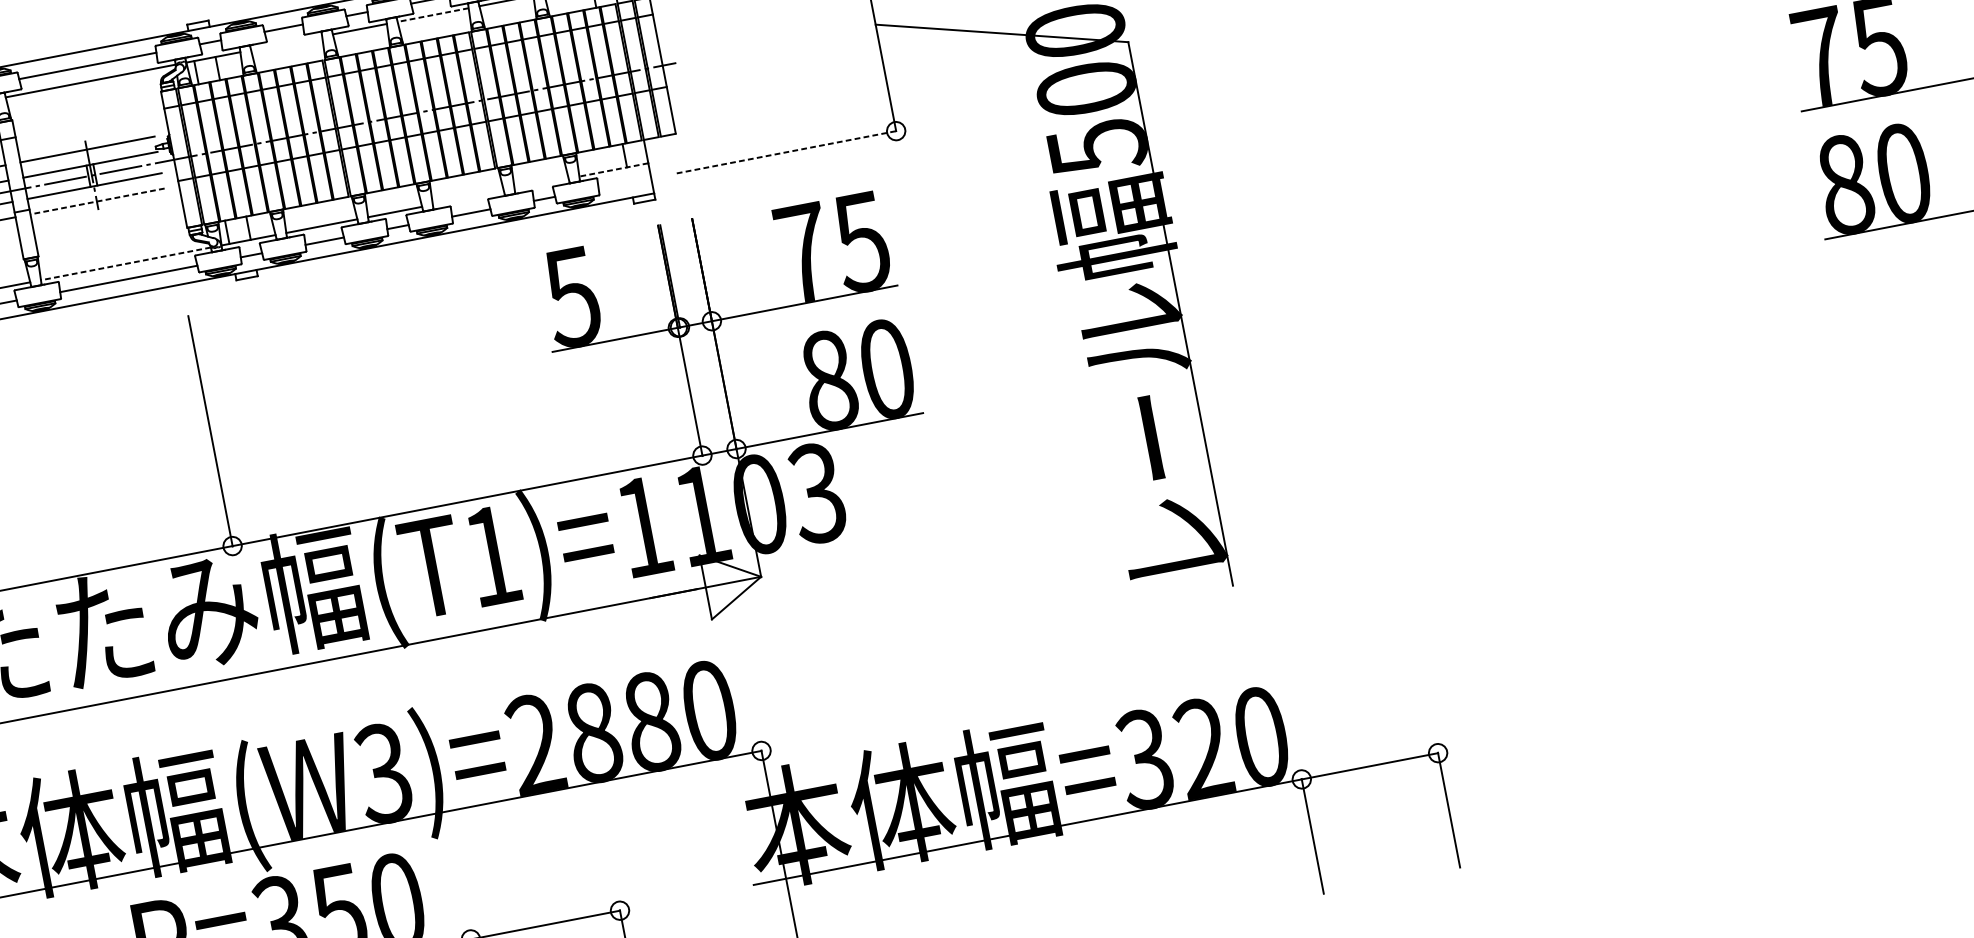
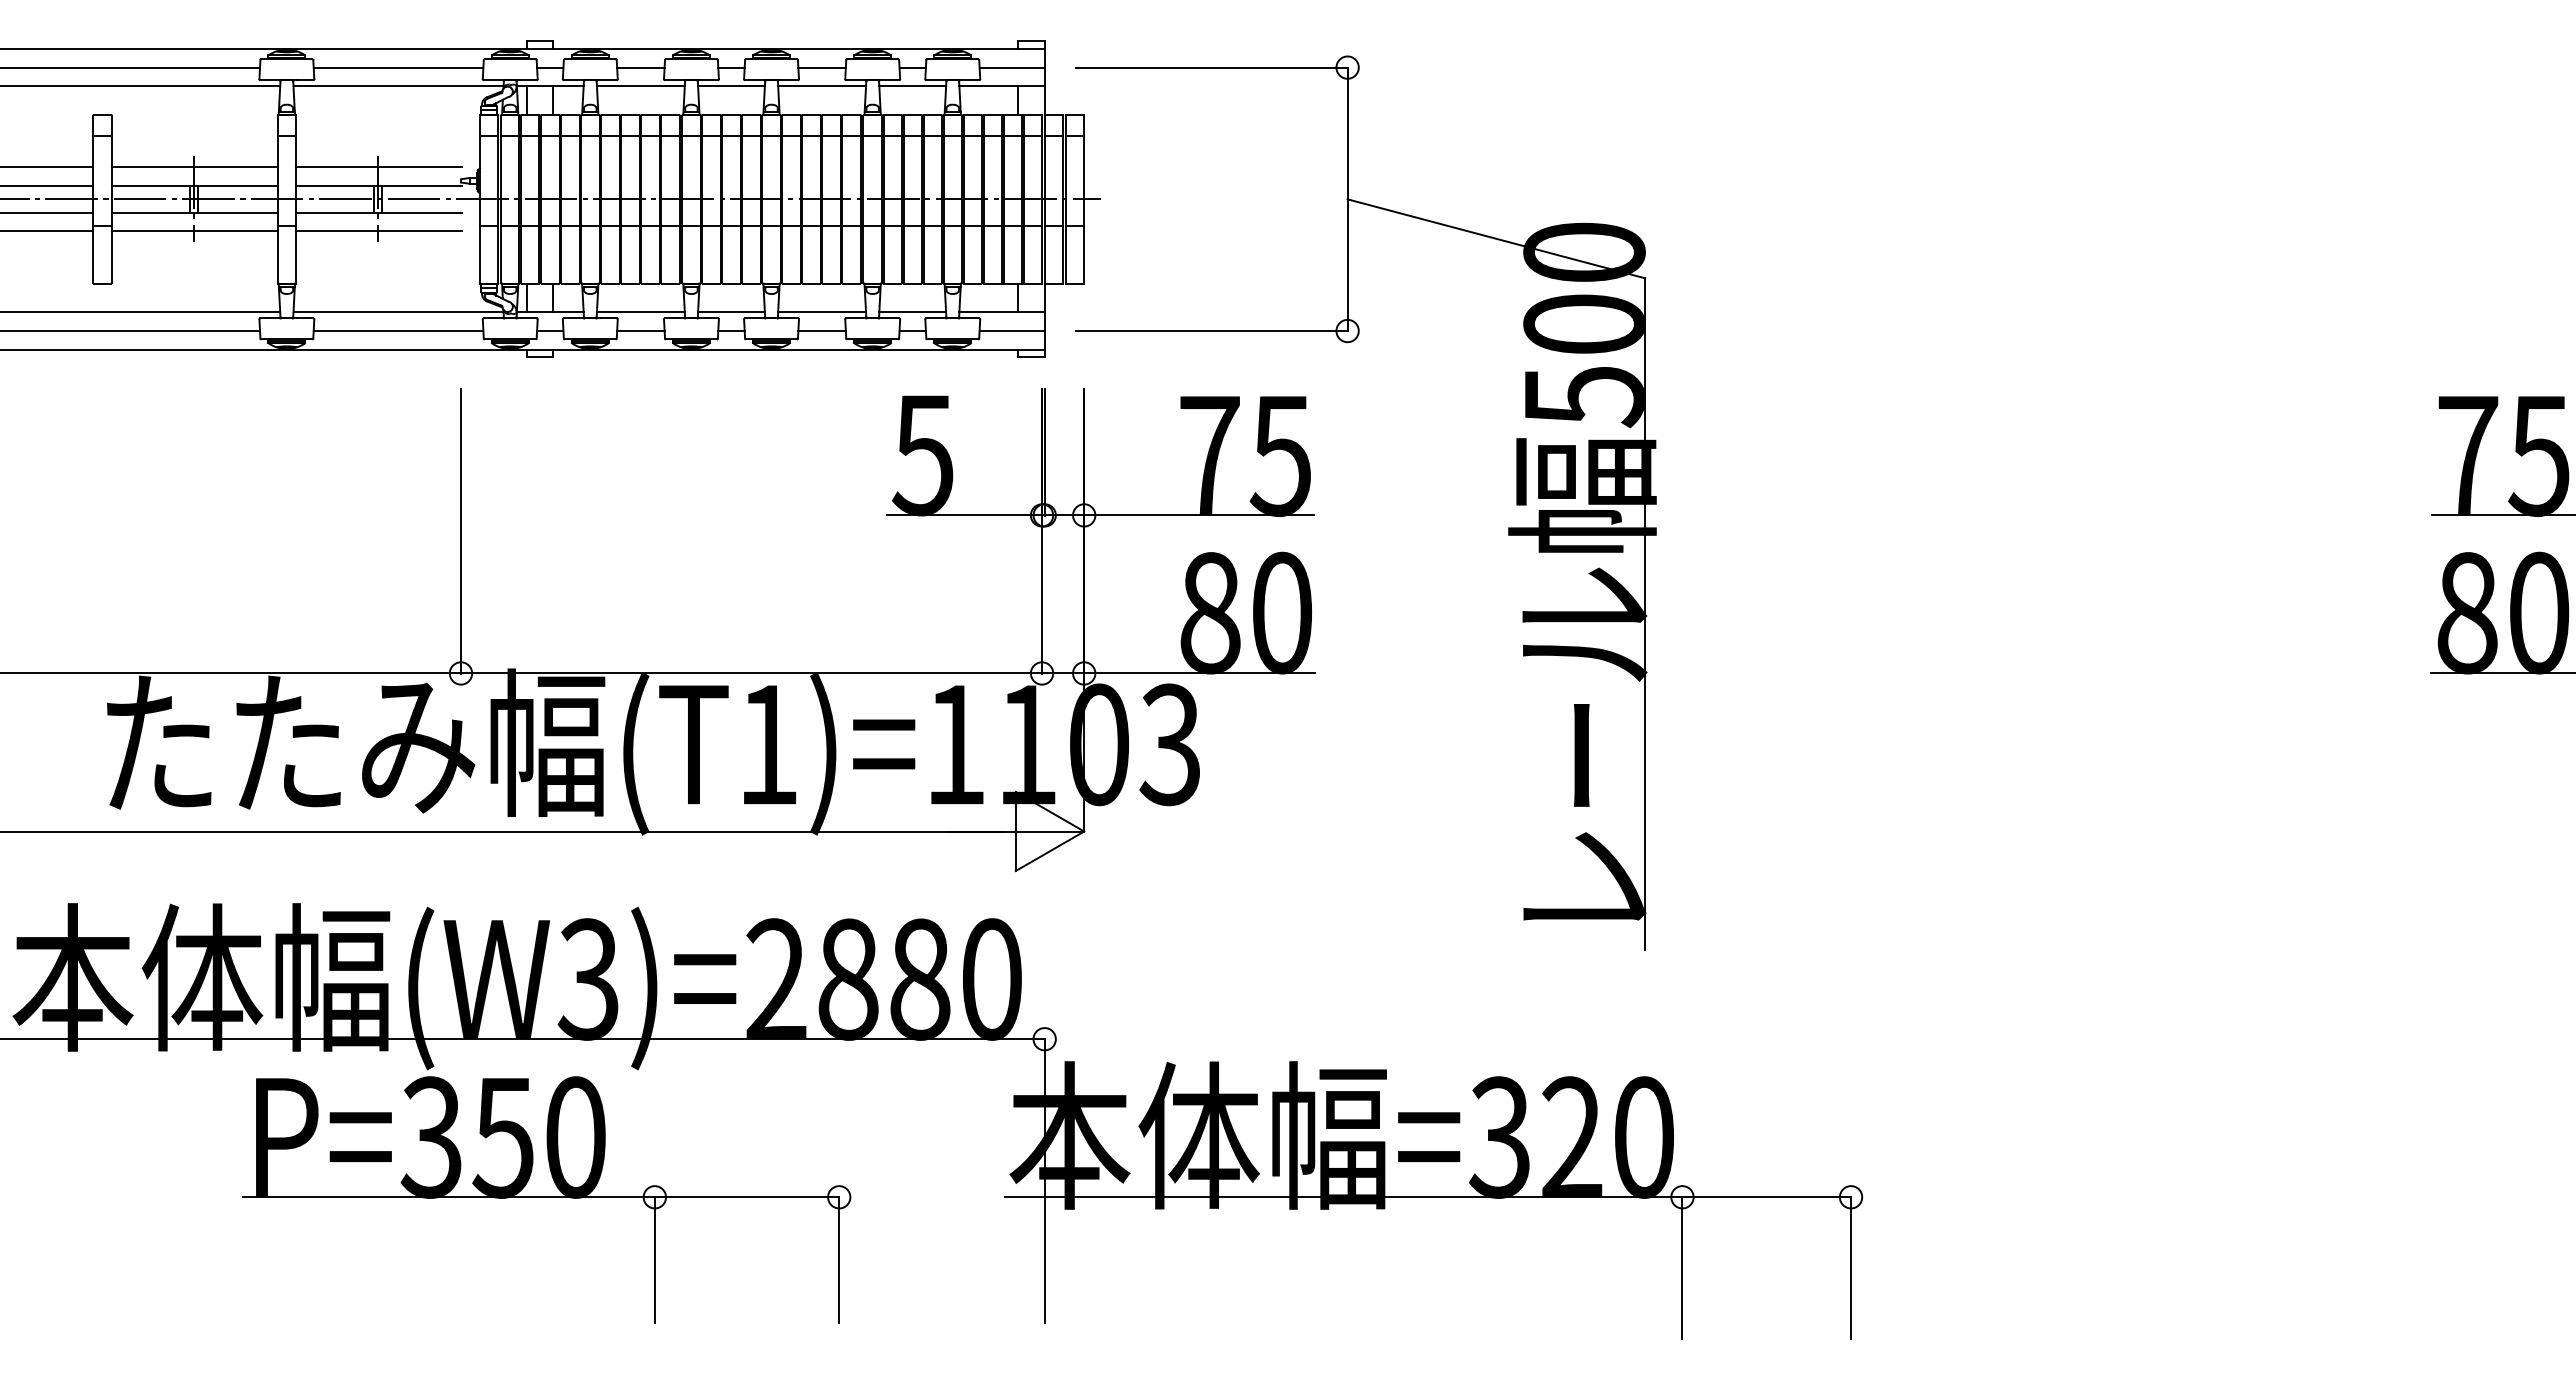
line: (433, 15) -> (822, 86), dashed -> solid
line: (286, 43) -> (640, 86), added
line: (787, 152) -> (1212, 331), dashed -> solid
line: (614, 169) -> (1002, 312), dashed -> solid
line: (541, 183) -> (912, 312), added
line: (624, 183) -> (1011, 331), added
line: (468, 197) -> (822, 312), added
line: (97, 201) -> (379, 231), dashed -> solid
line: (125, 263) -> (398, 312), dashed -> solid

